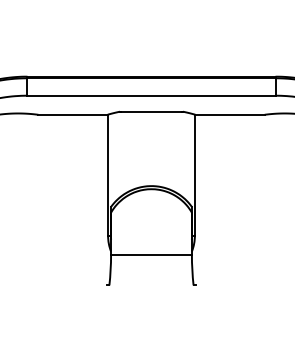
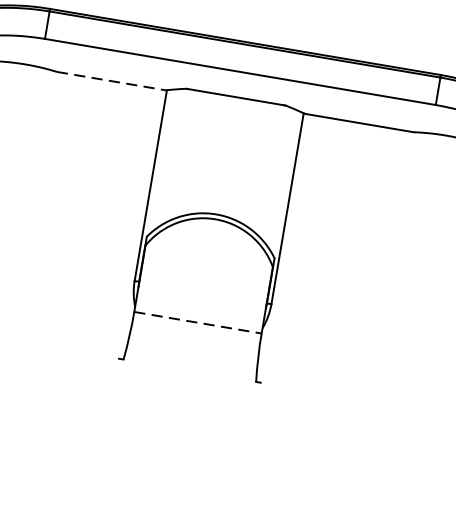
line: (72, 114) -> (110, 80), solid -> dashed
line: (151, 254) -> (198, 322), solid -> dashed

